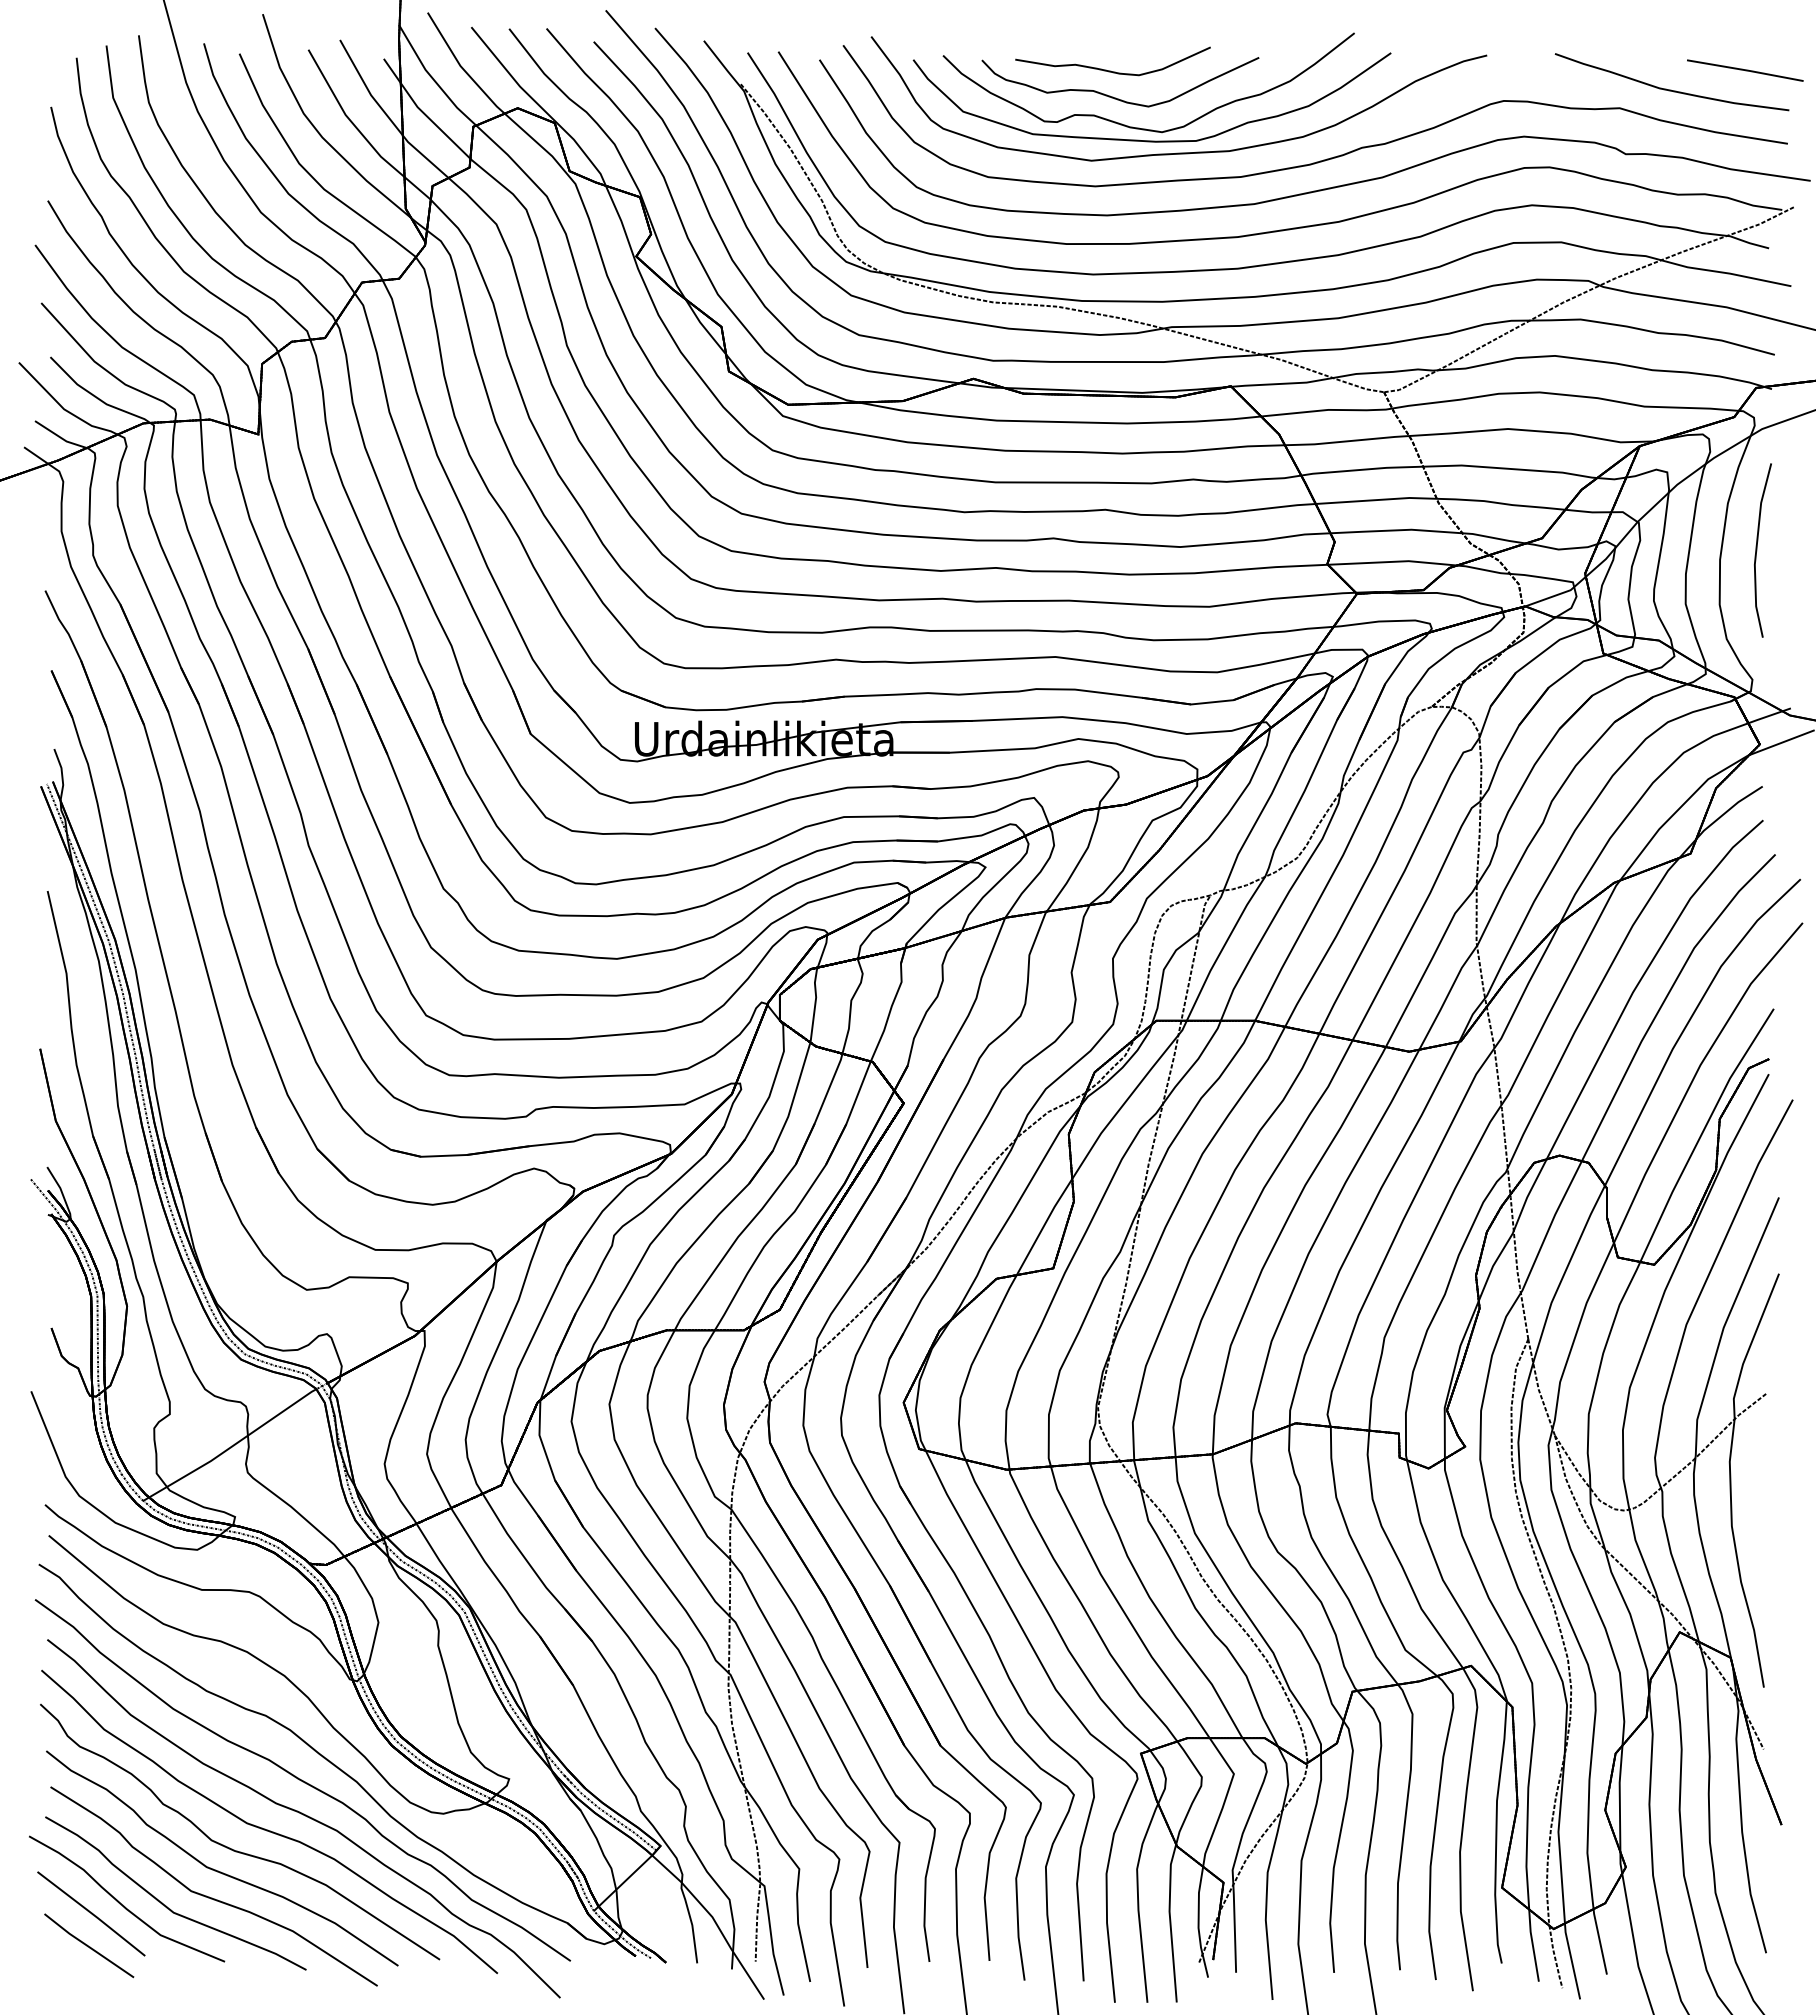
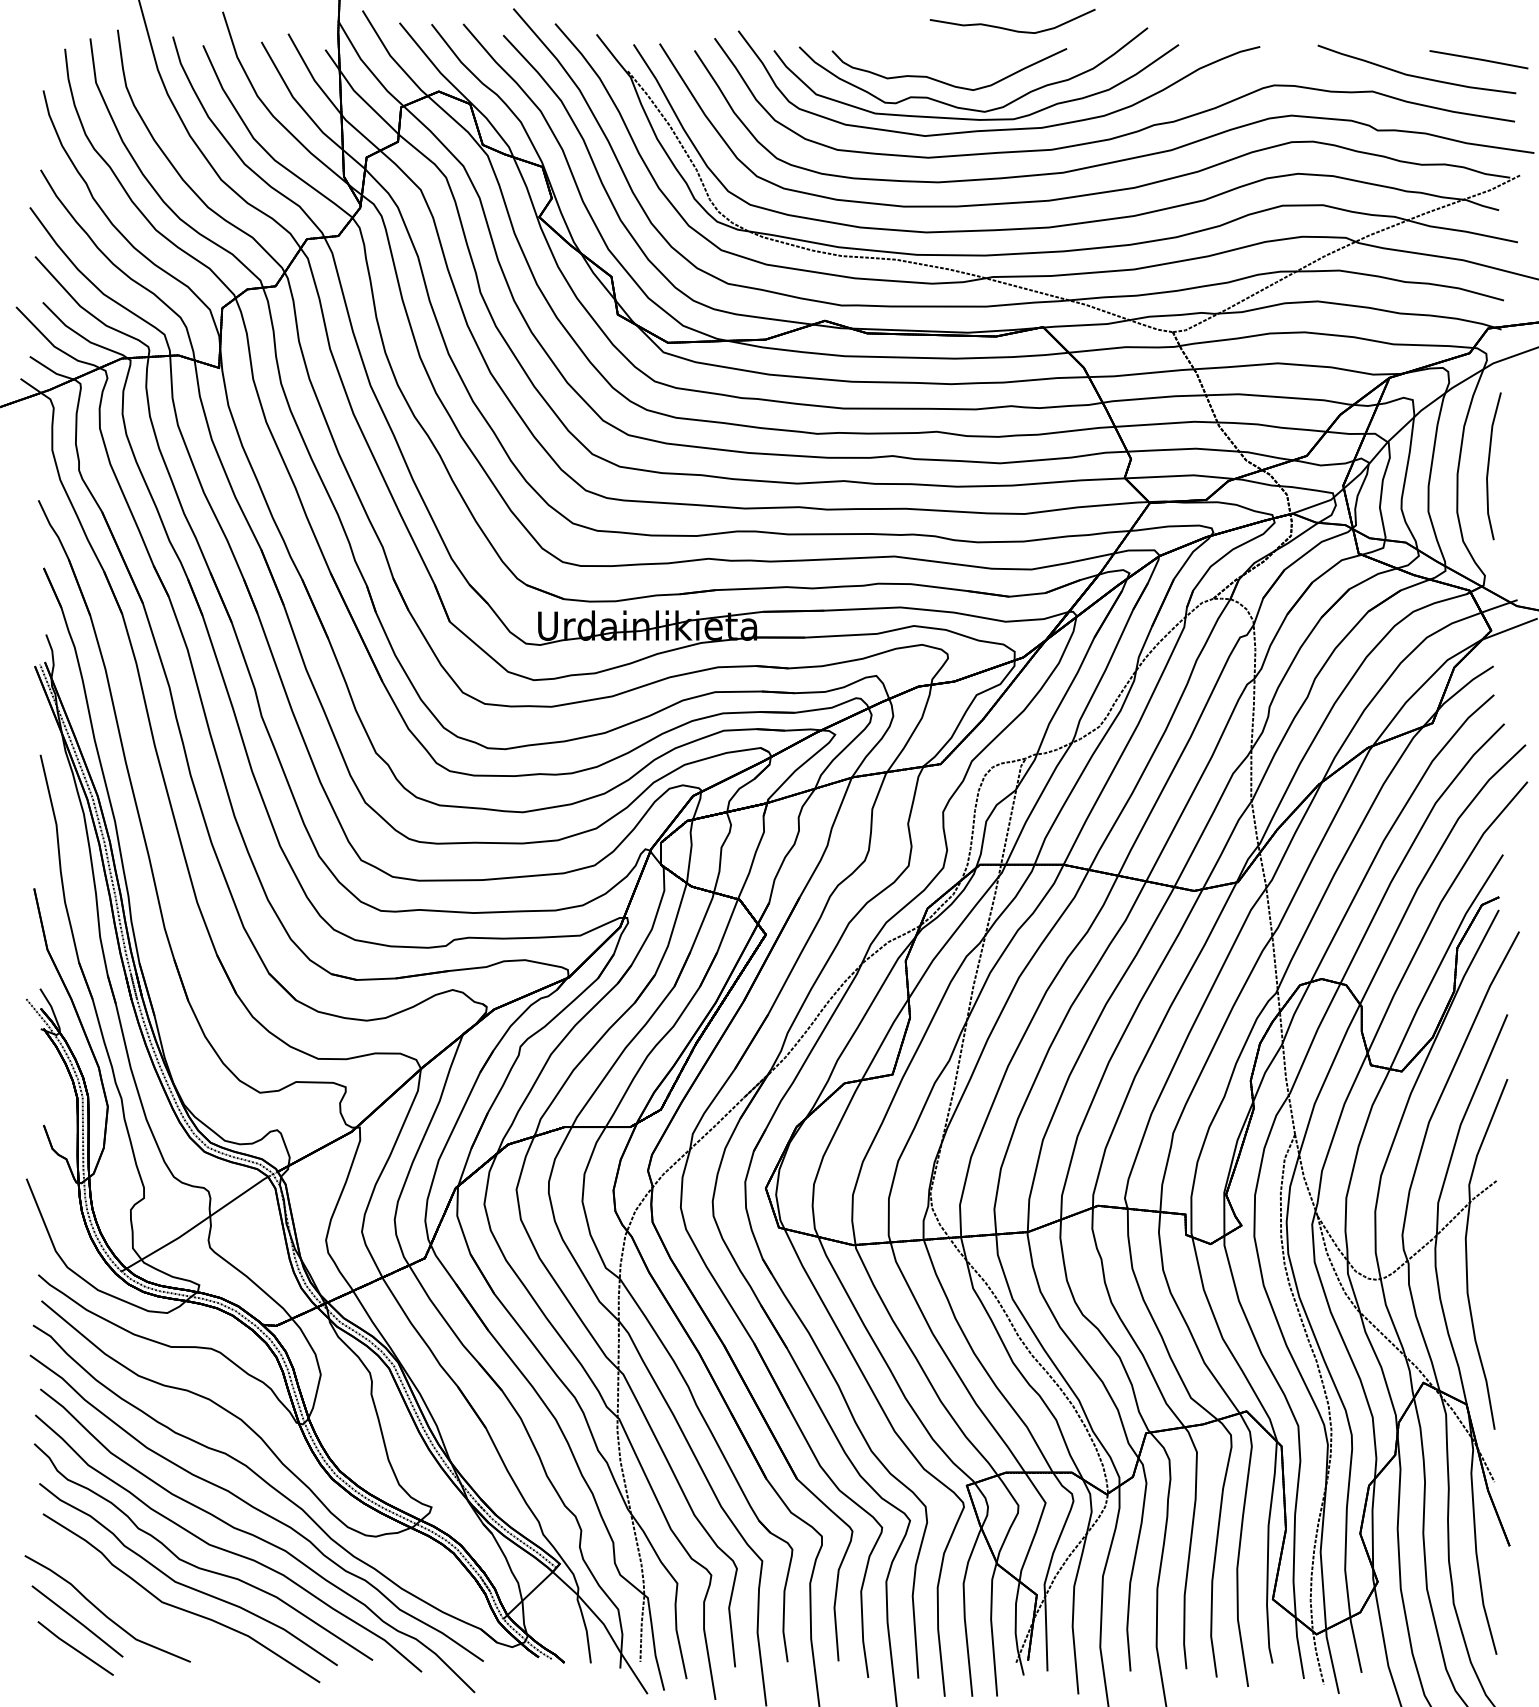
part: (1110, 70) -> (1010, 29), moved
part: (166, 1905) -> (141, 1614), removed

